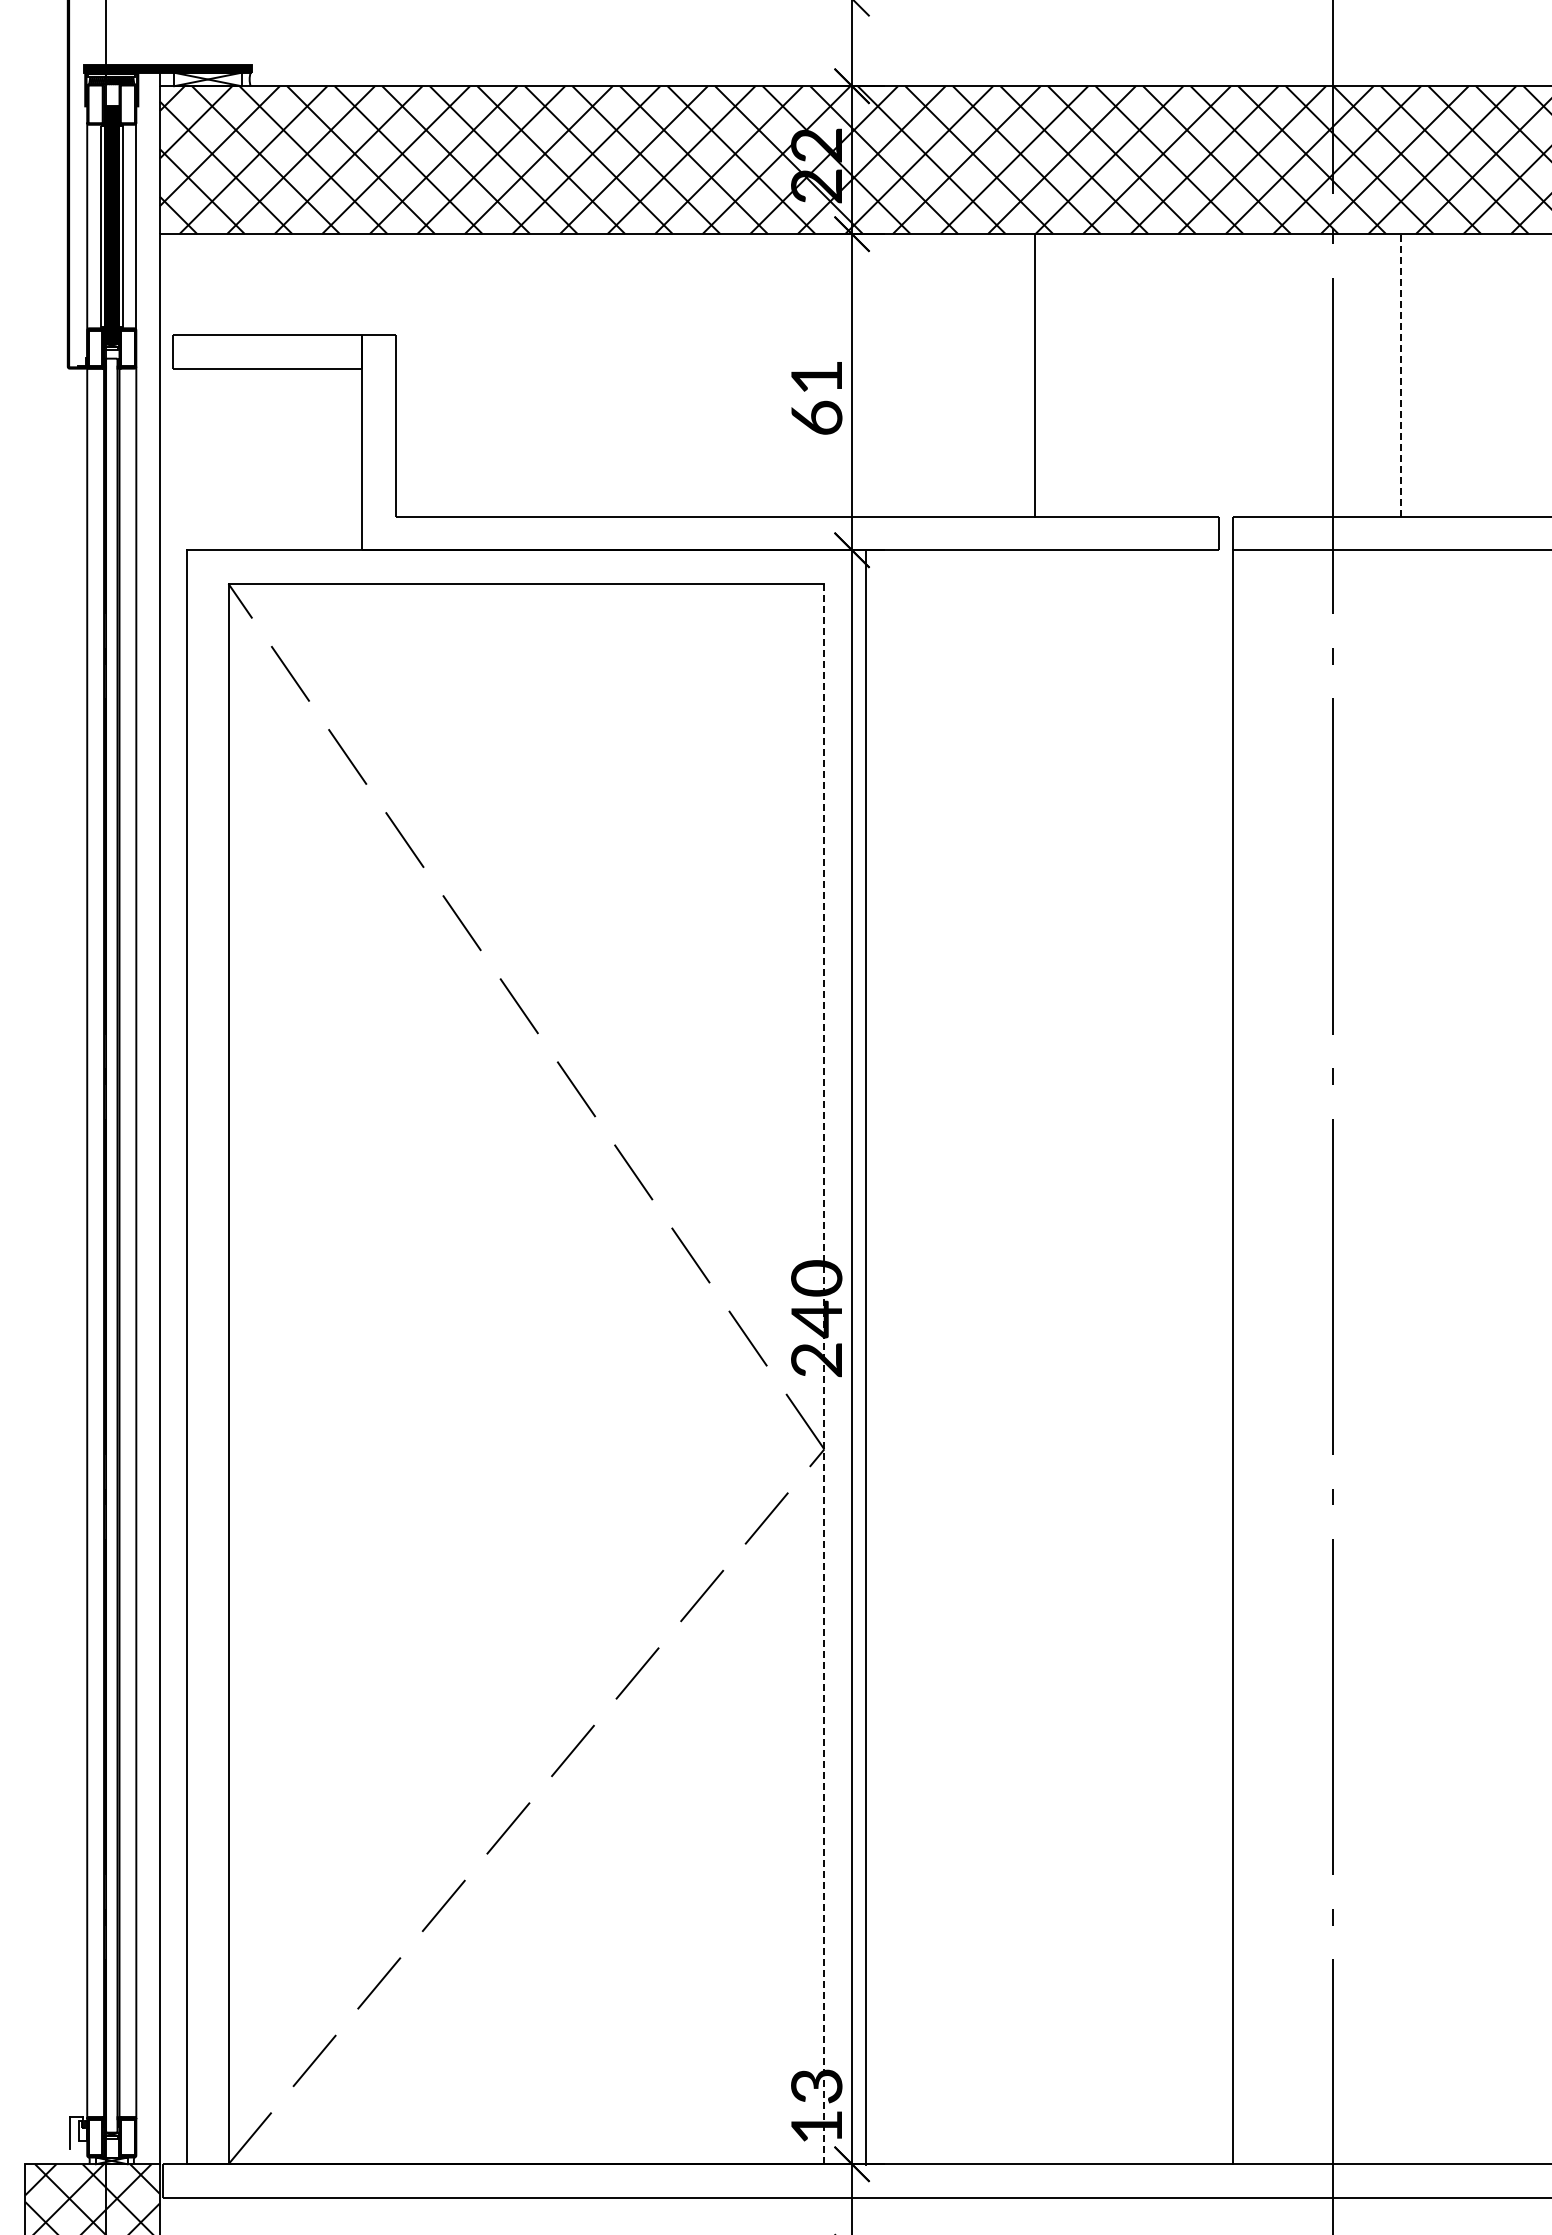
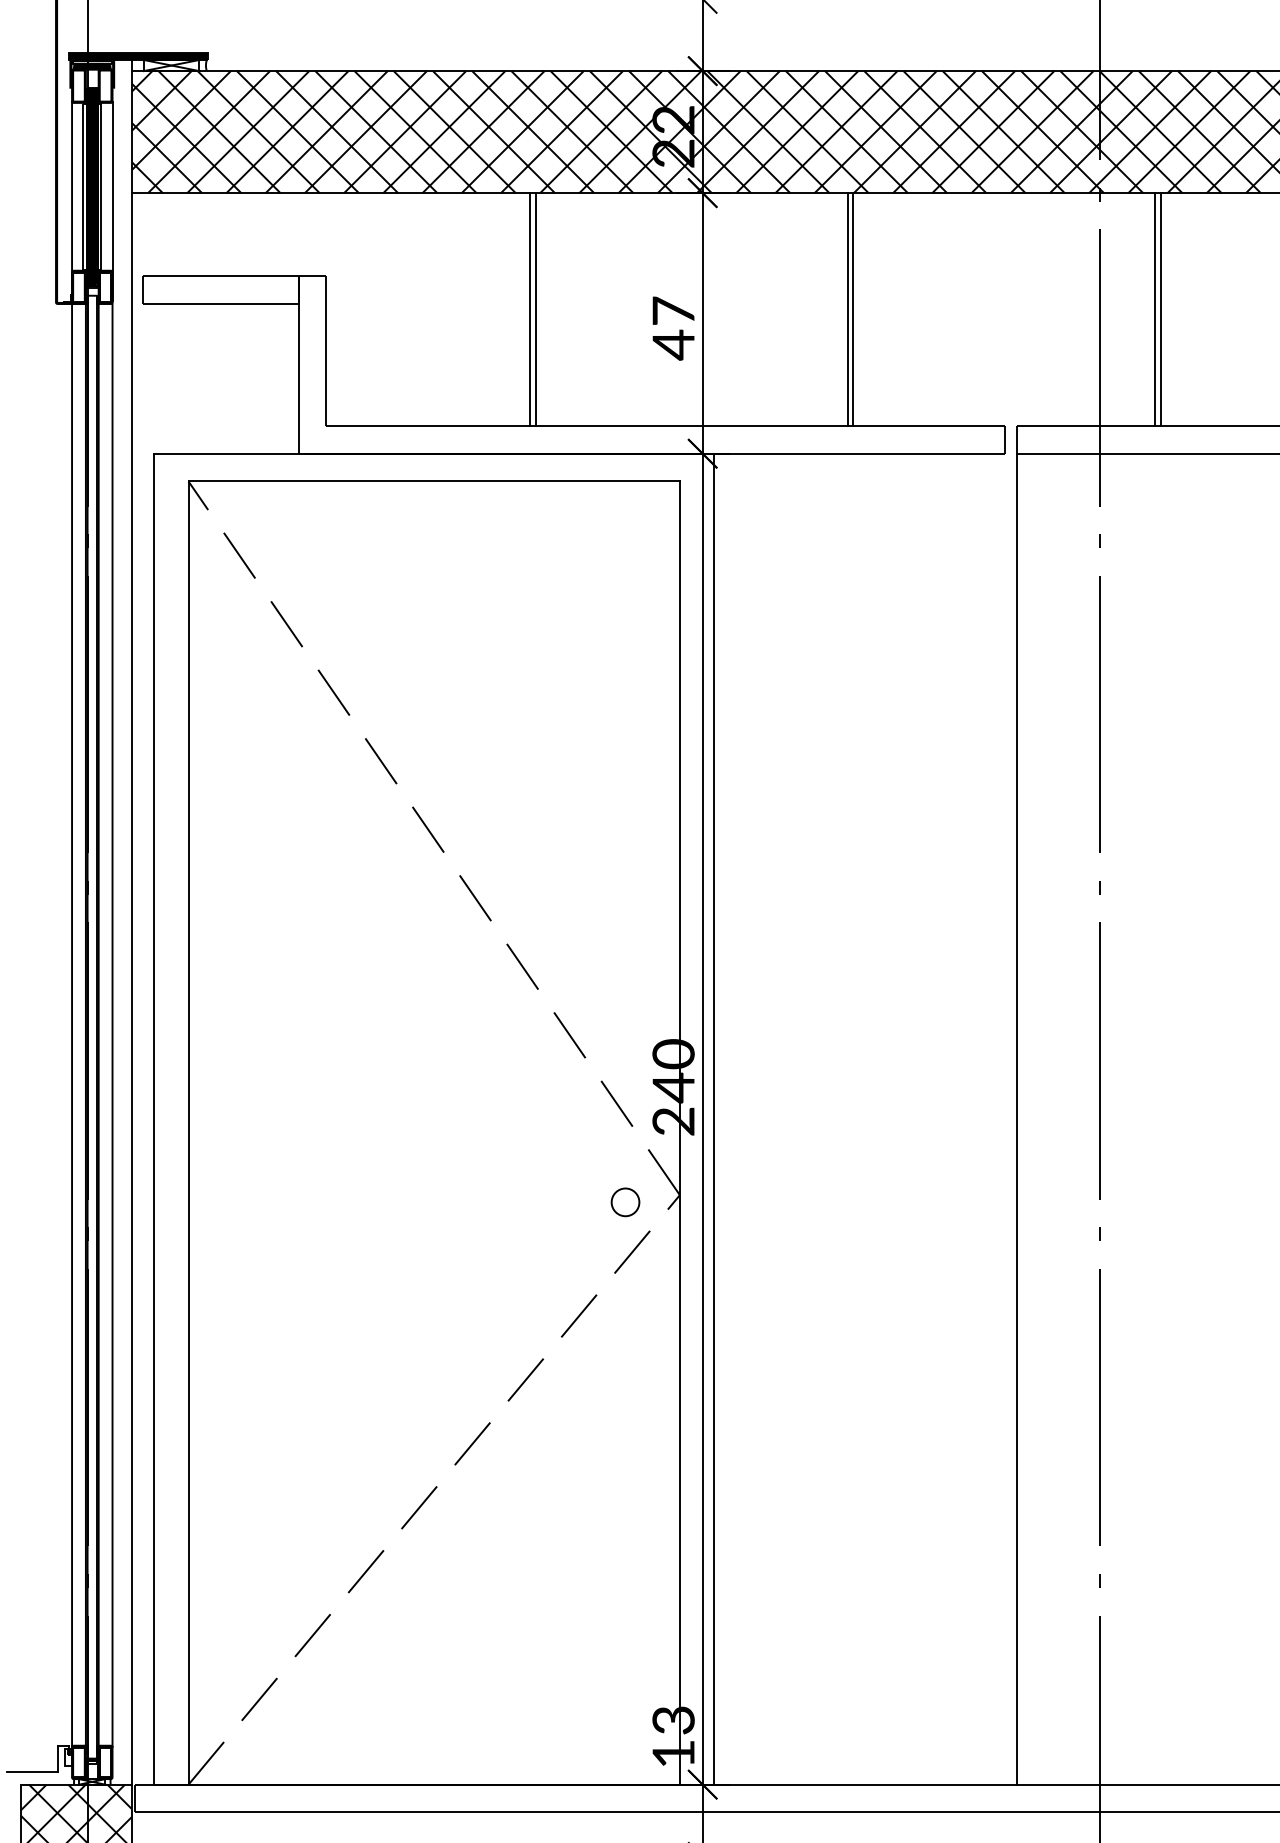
line: (1400, 374) -> (1154, 308), dashed -> solid
line: (643, 375) -> (530, 309), added
line: (649, 375) -> (535, 309), added
line: (1027, 375) -> (847, 309), added
line: (1407, 375) -> (1160, 309), added
text: (816, 398) -> (673, 328), 61 -> 47
line: (824, 1373) -> (679, 1132), dashed -> solid
circle: (758, 1457) -> (625, 1201), added
line: (38, 2149) -> (31, 1772), added

